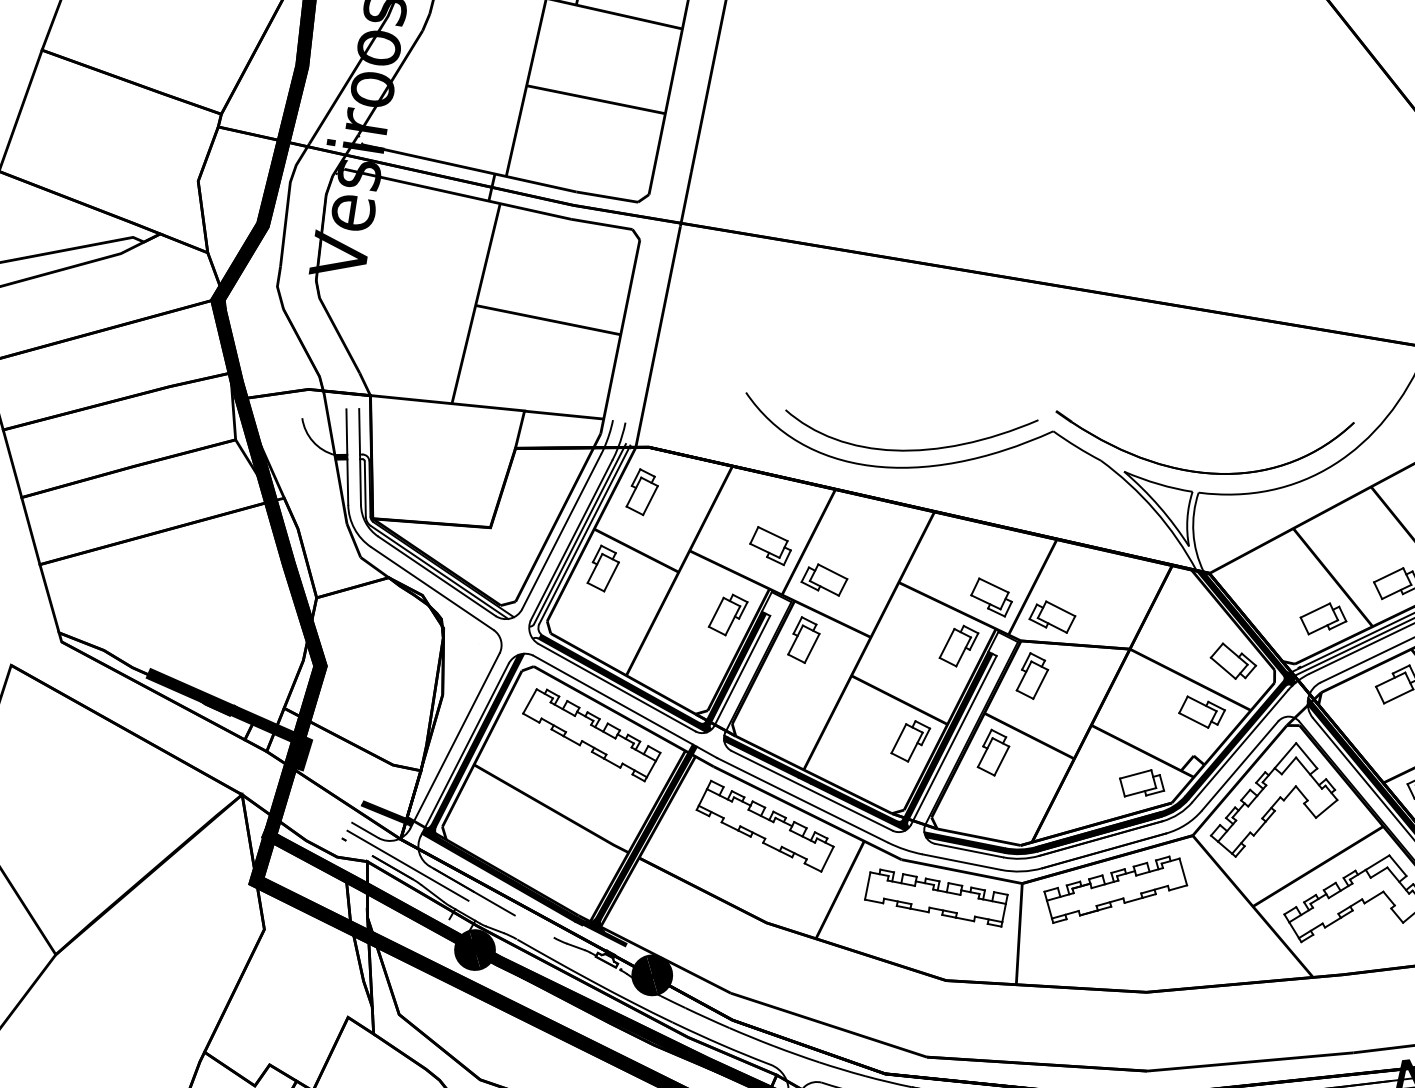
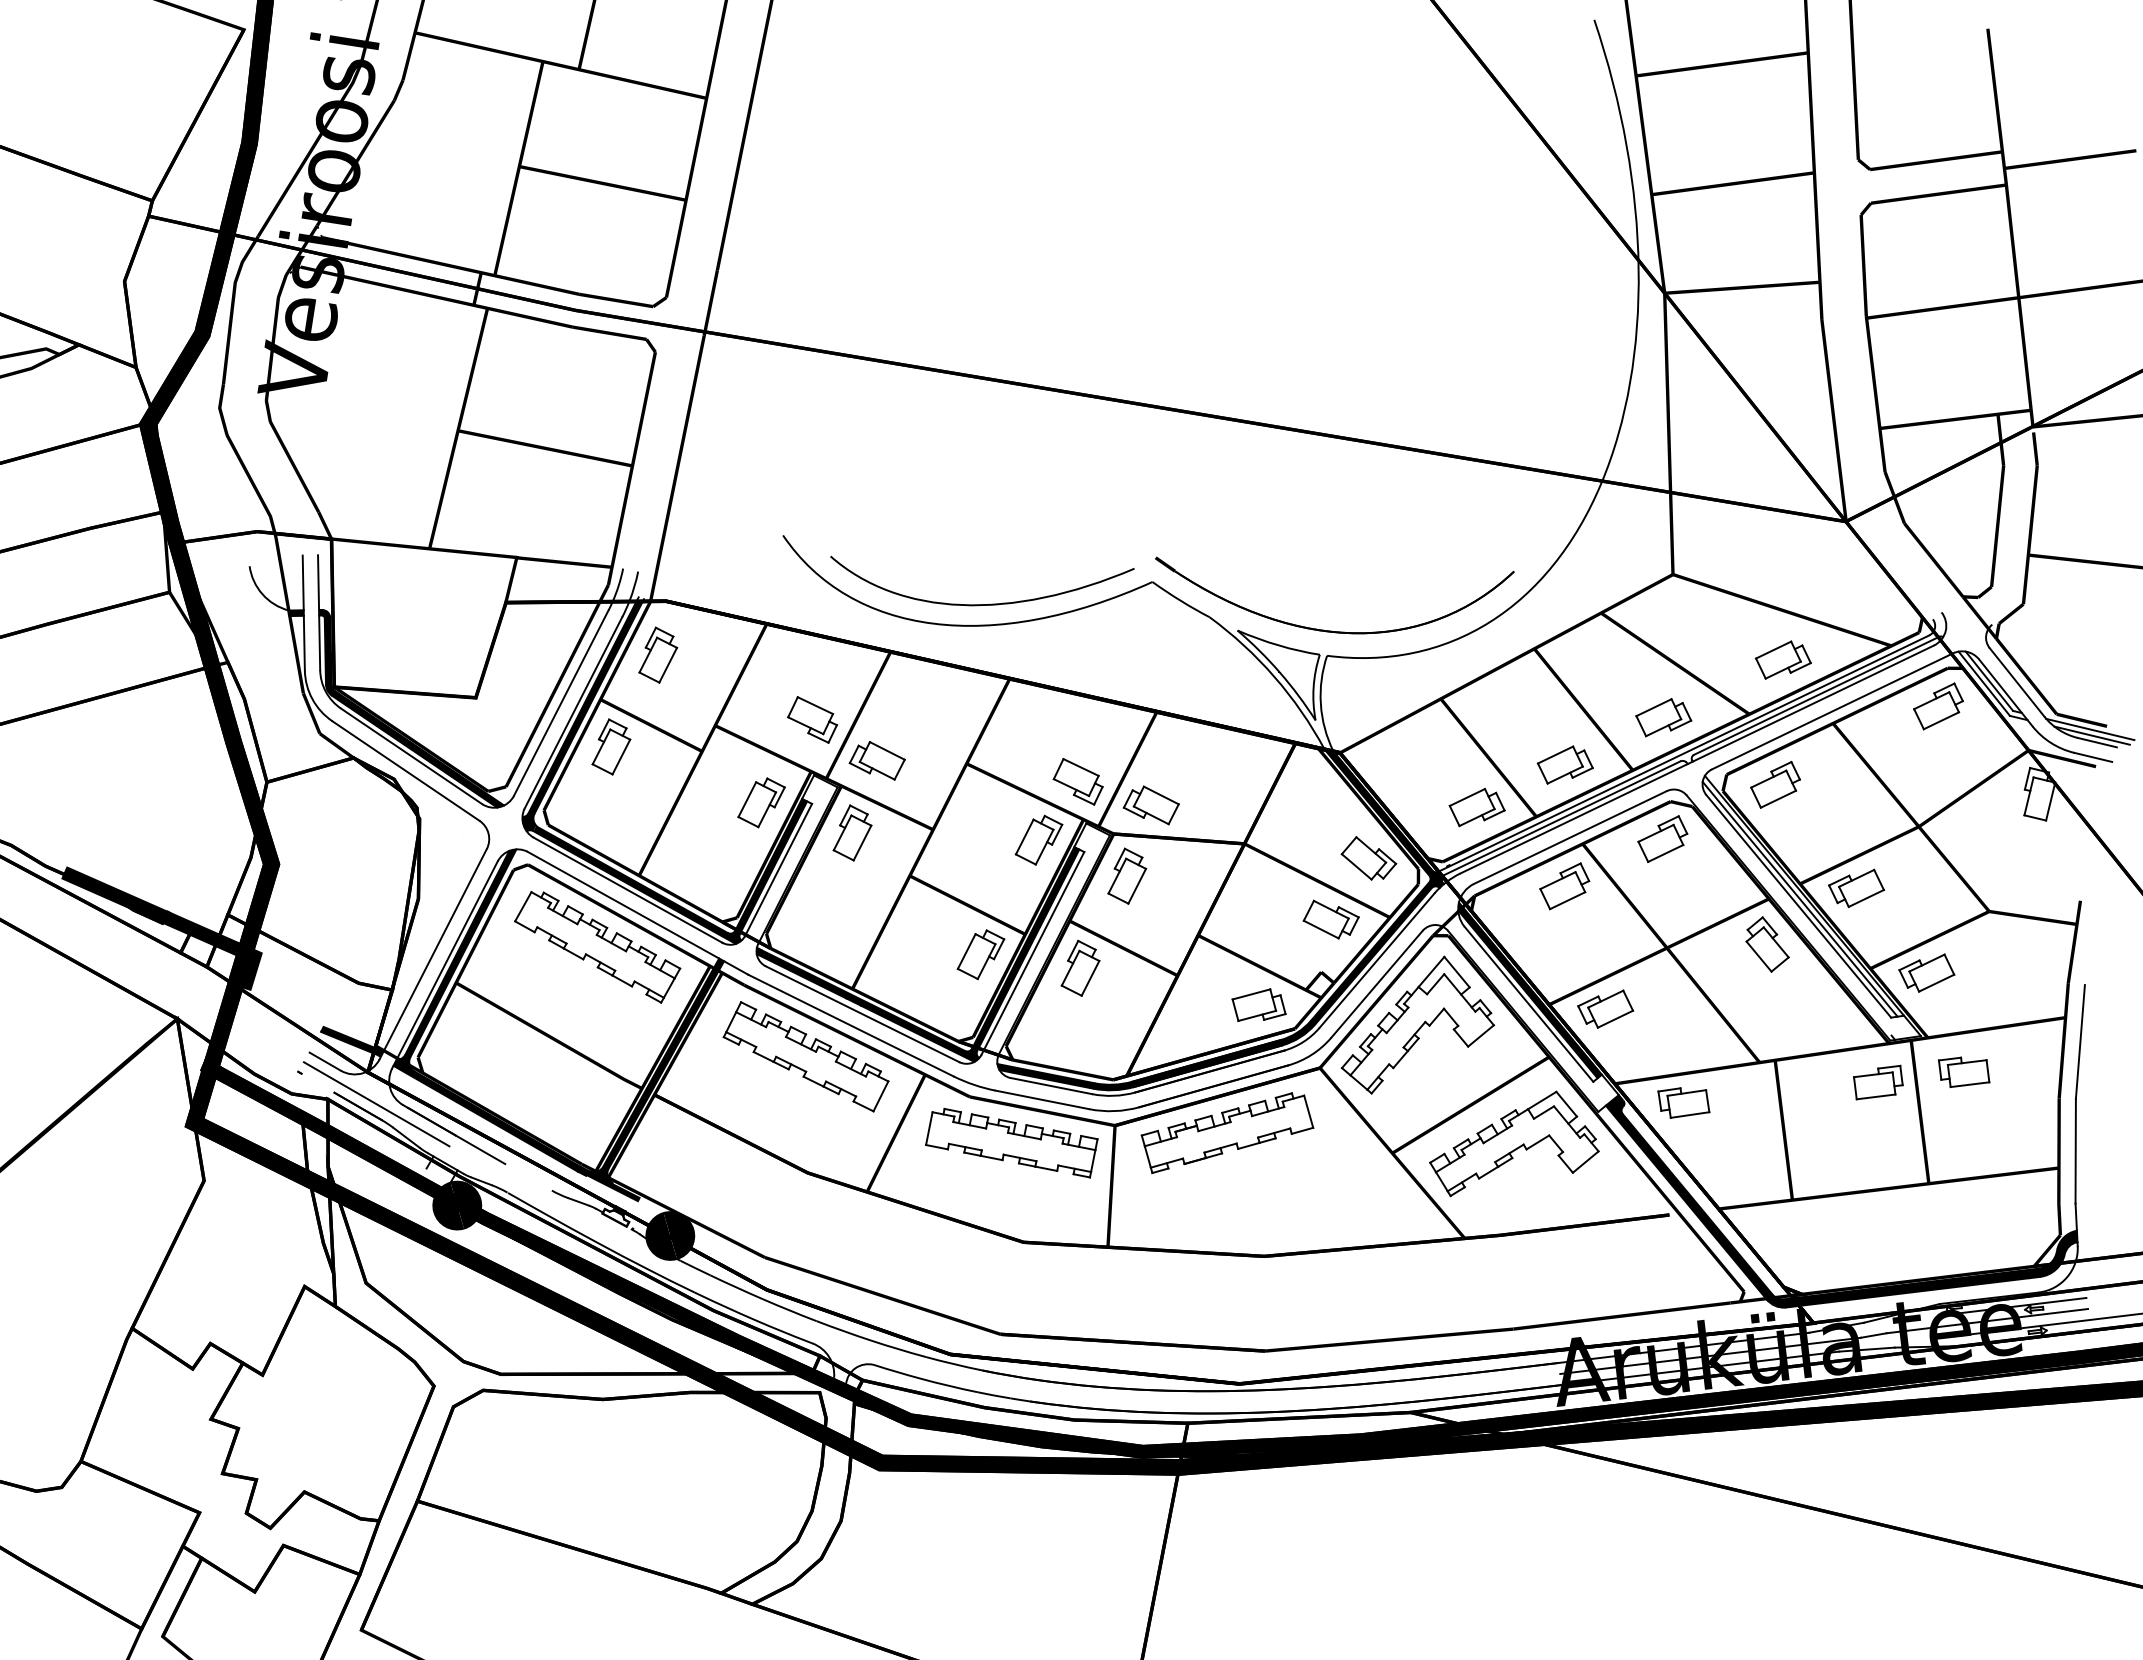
fill: (436, 536) -> (411, 708), added
fill: (579, 543) -> (582, 716), added

